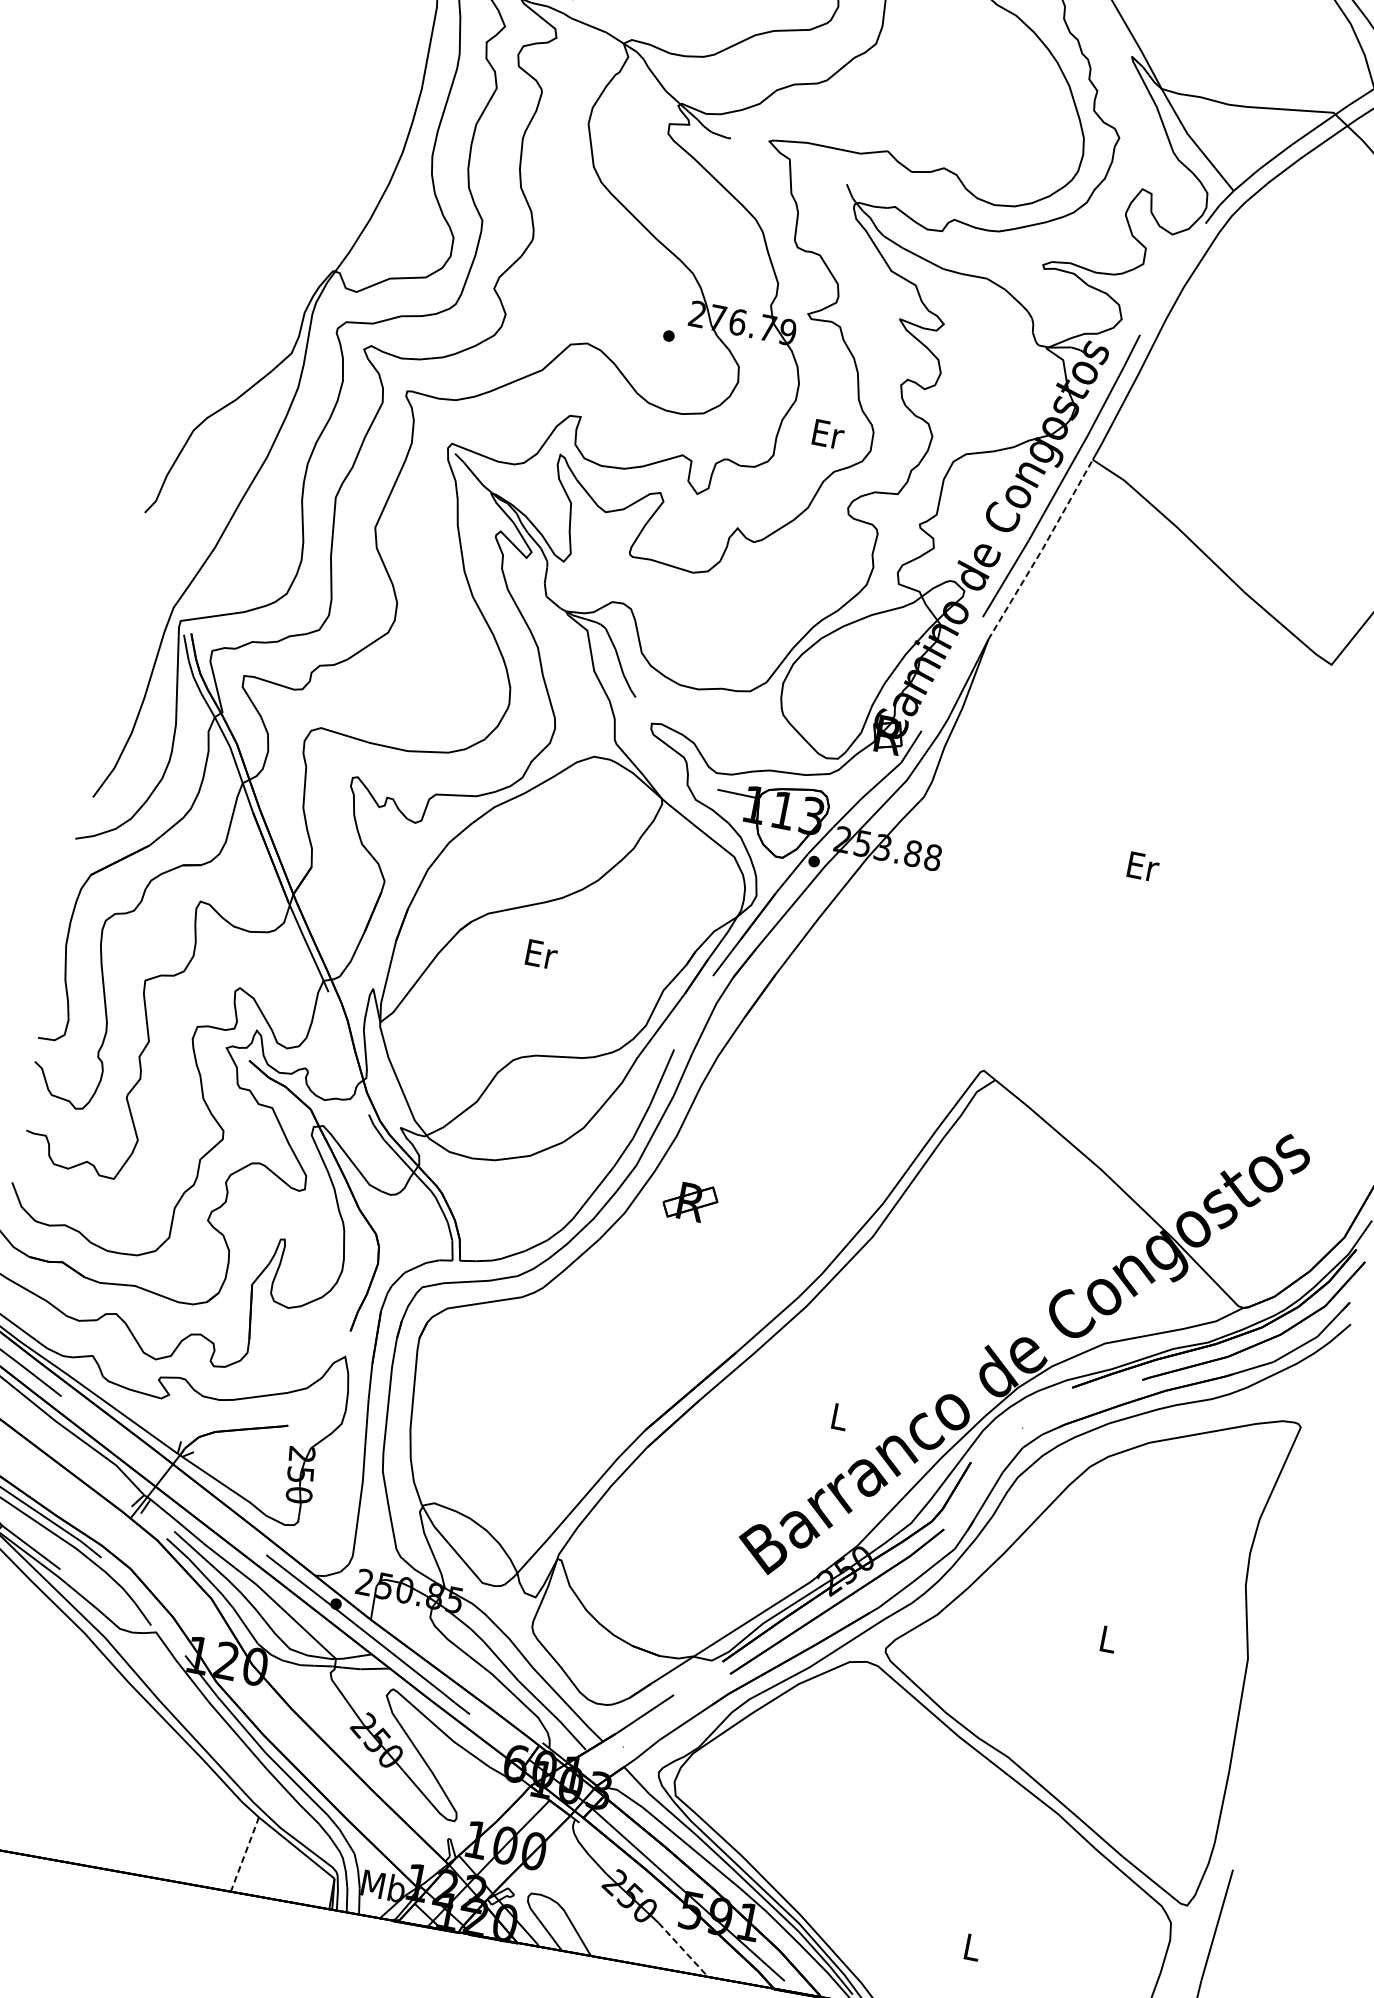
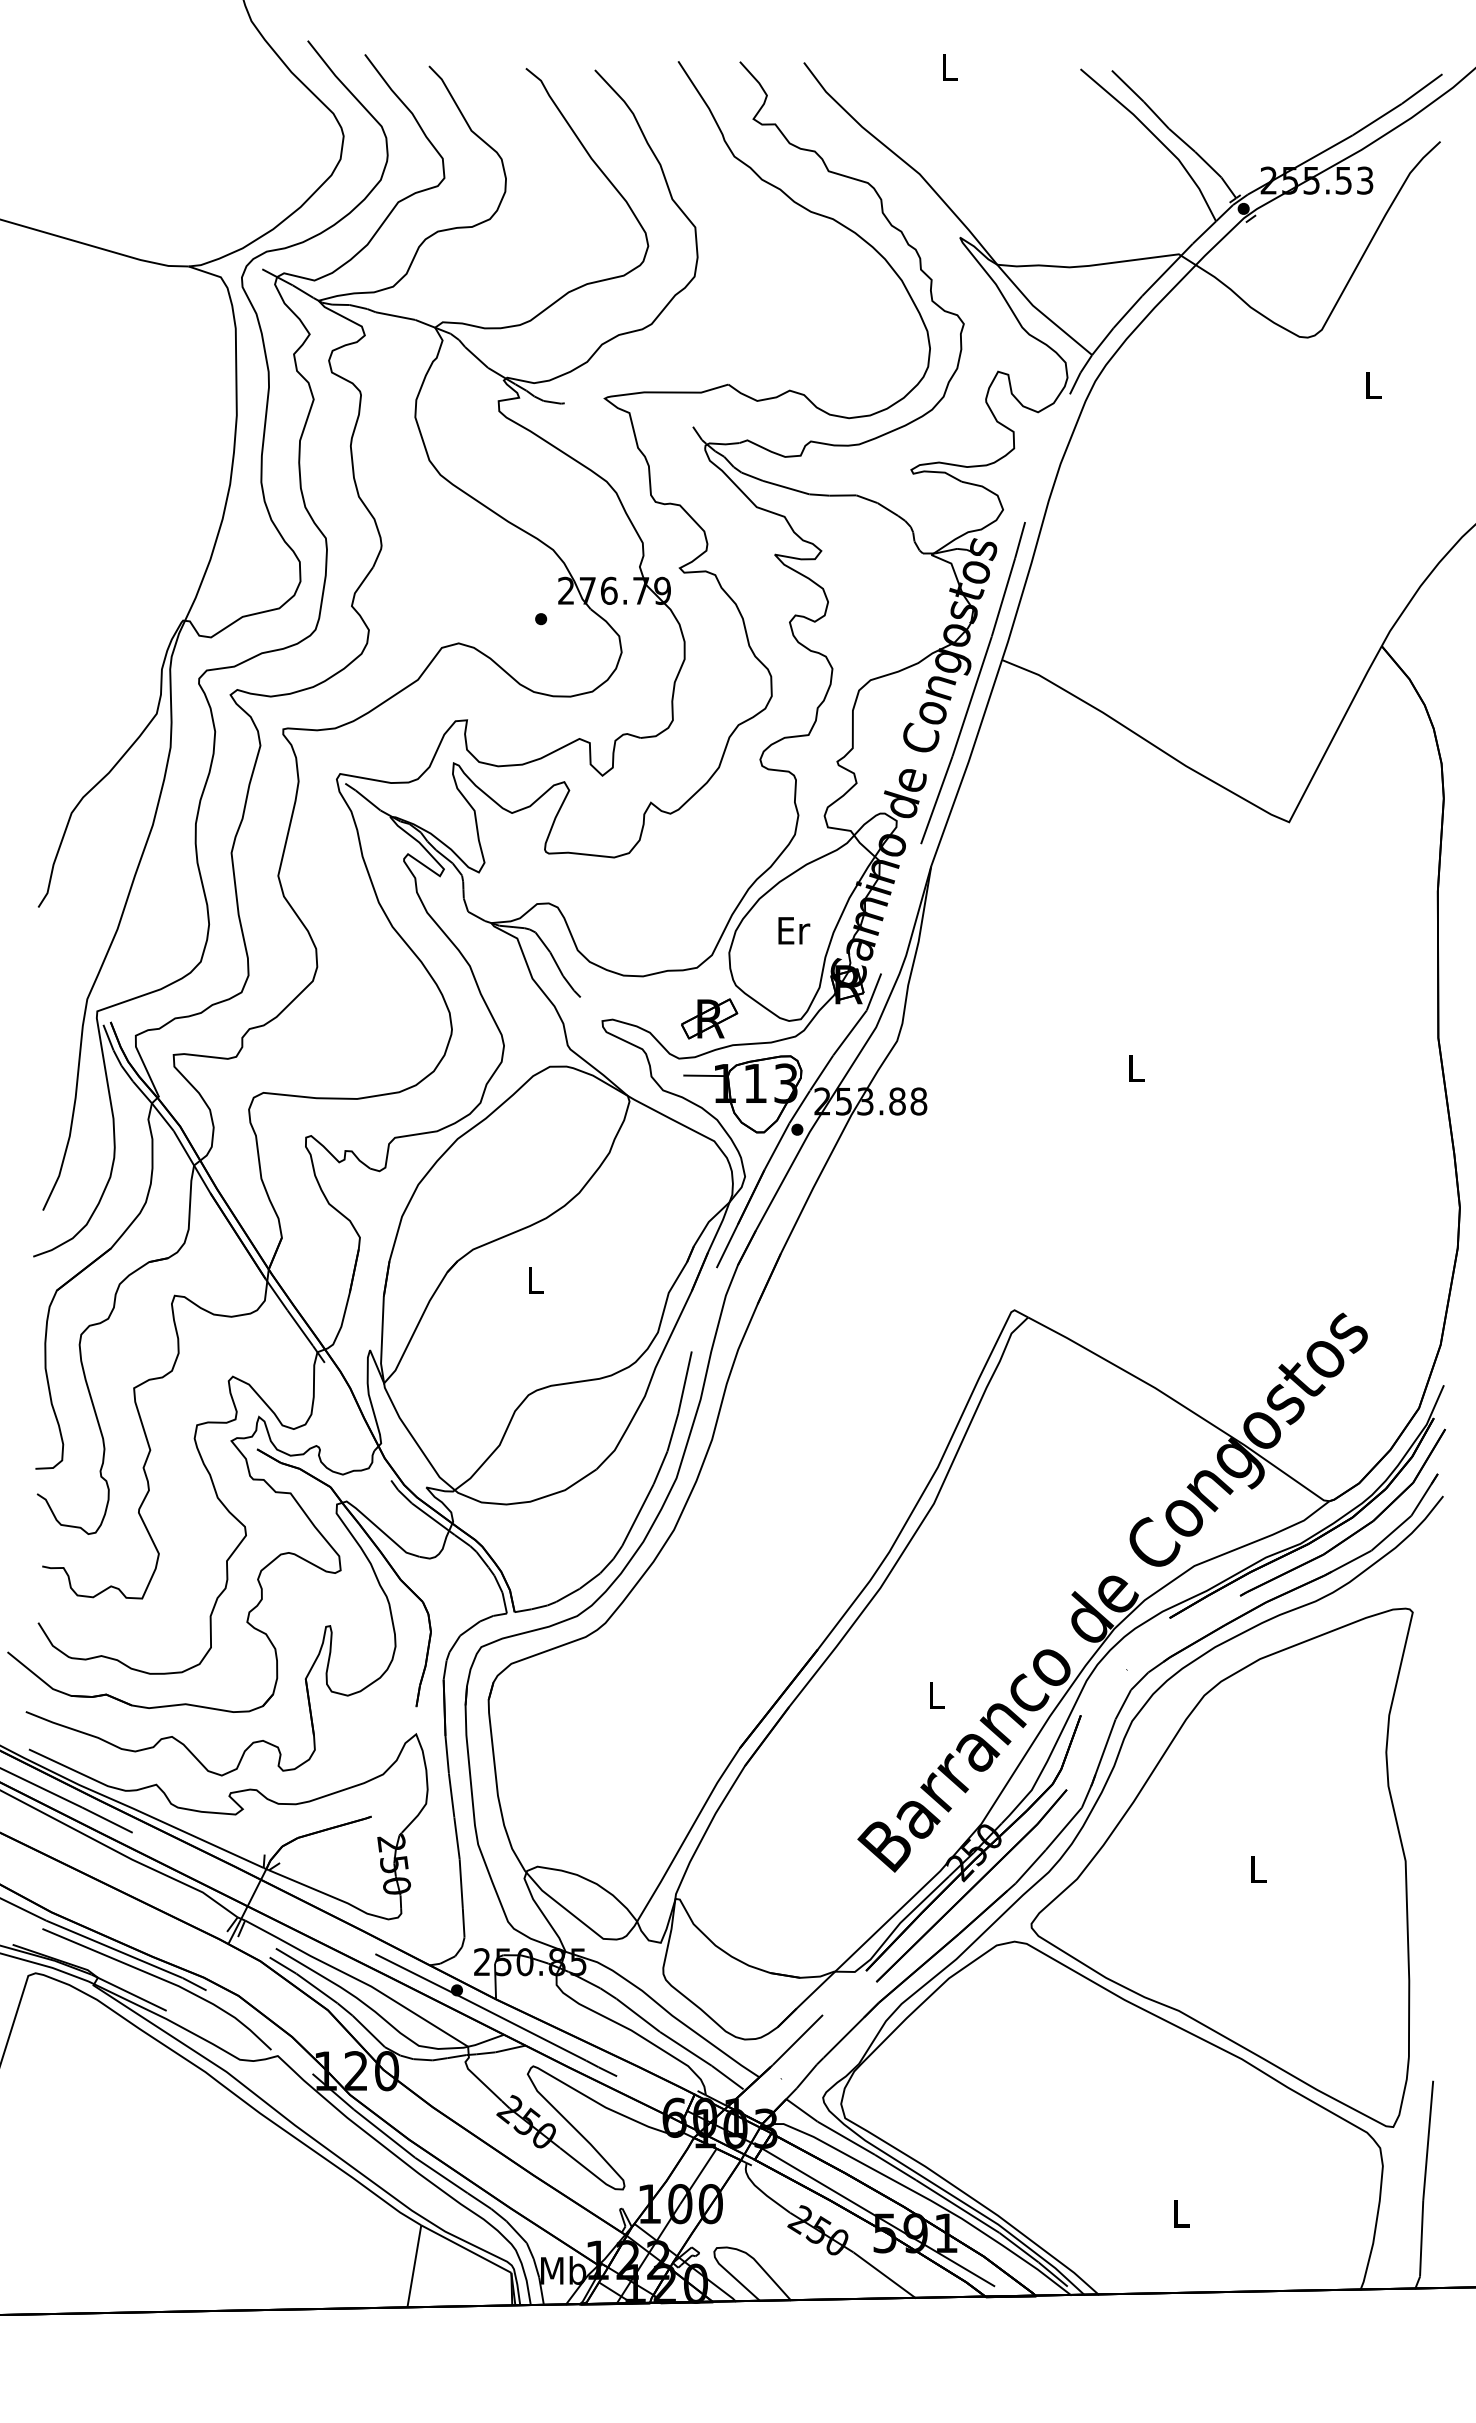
text: (828, 434) -> (794, 930), moved
line: (1042, 549) -> (968, 762), dashed -> solid
text: (1143, 866) -> (1136, 1067), Er -> L
text: (542, 954) -> (536, 1280), Er -> L
part: (690, 1201) -> (709, 1018), moved
line: (245, 1854) -> (414, 2266), dashed -> solid
line: (683, 1950) -> (884, 2275), dashed -> solid

